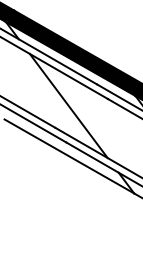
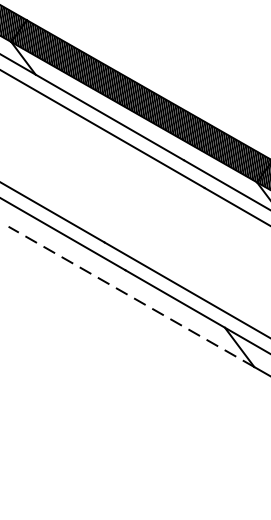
line: (68, 105) -> (129, 200), removed
line: (69, 156) -> (131, 296), solid -> dashed

